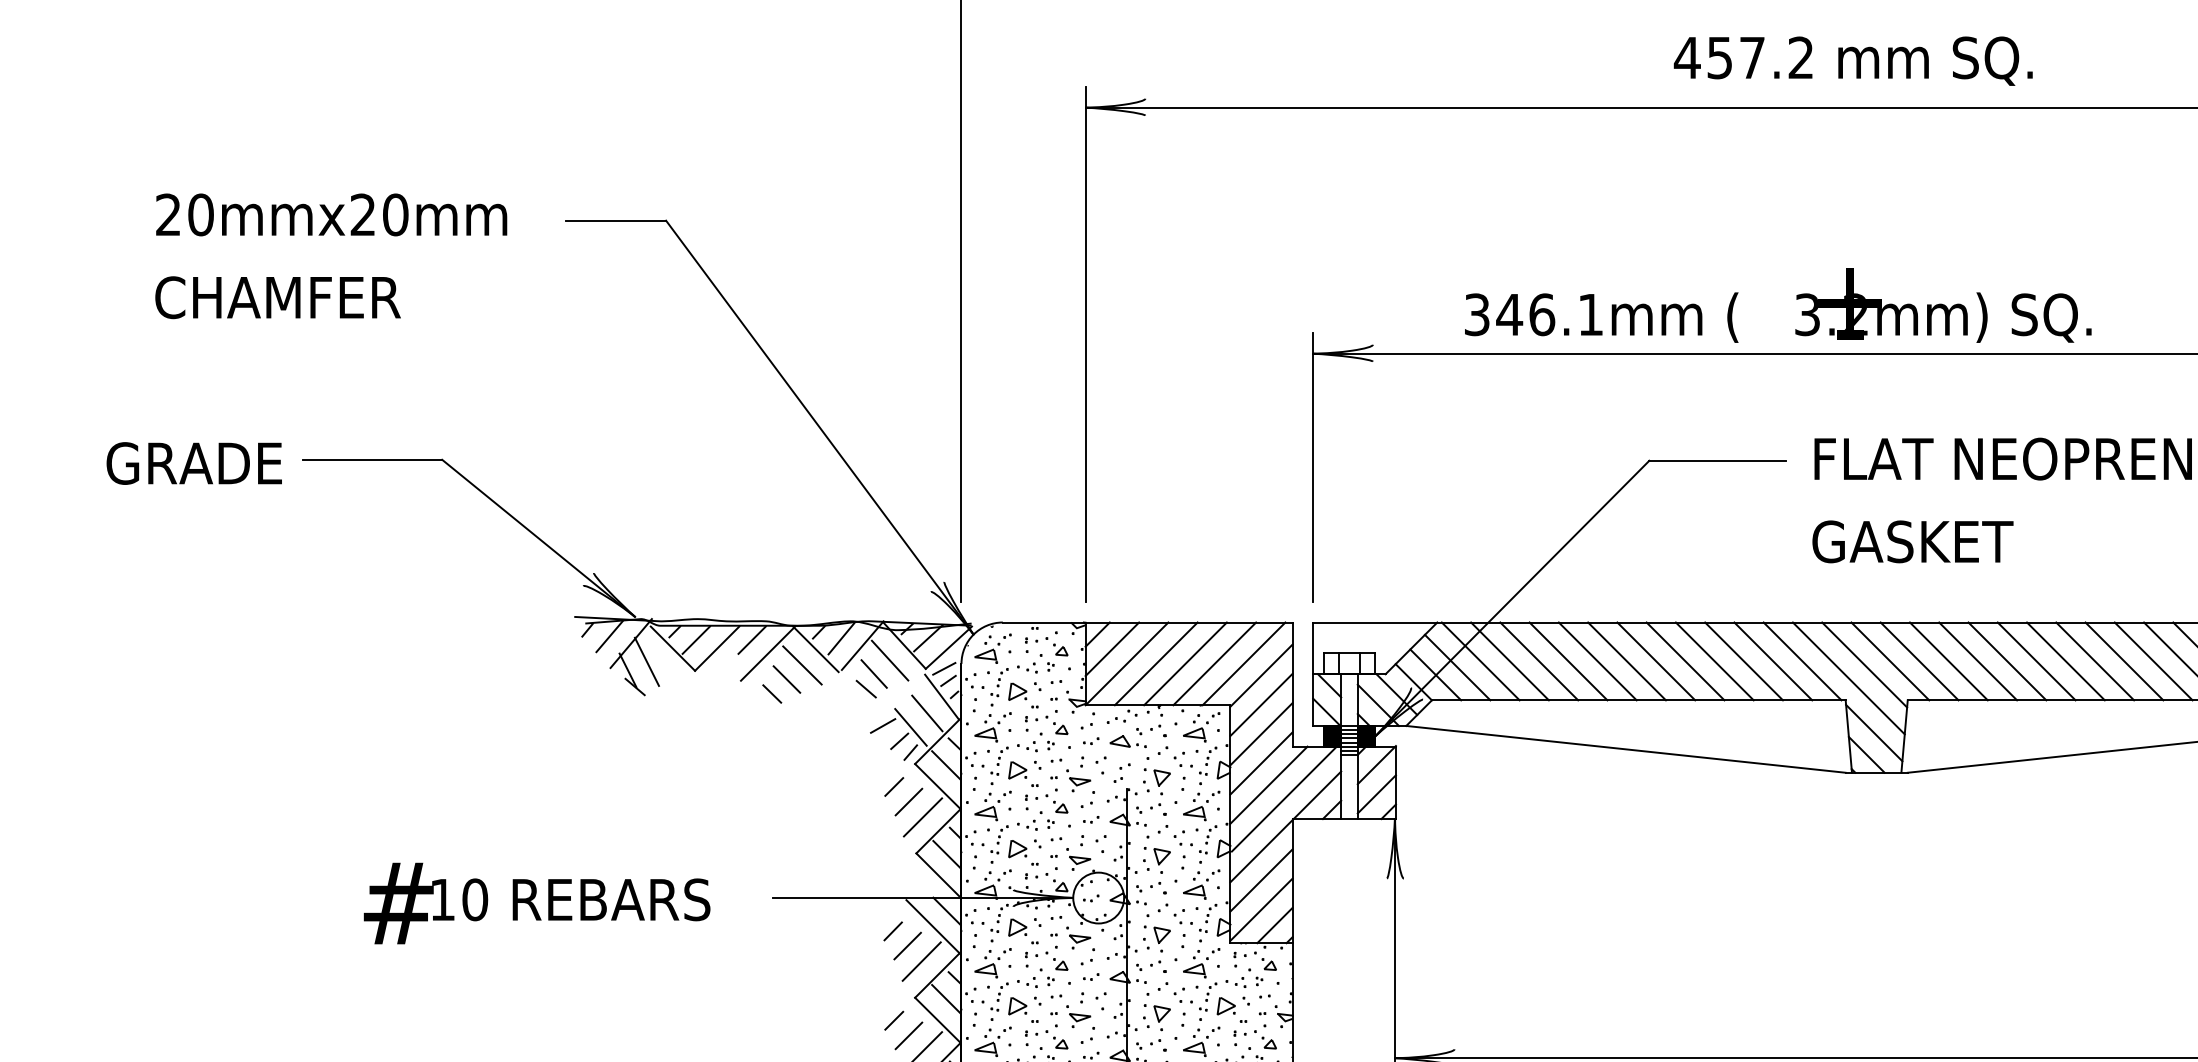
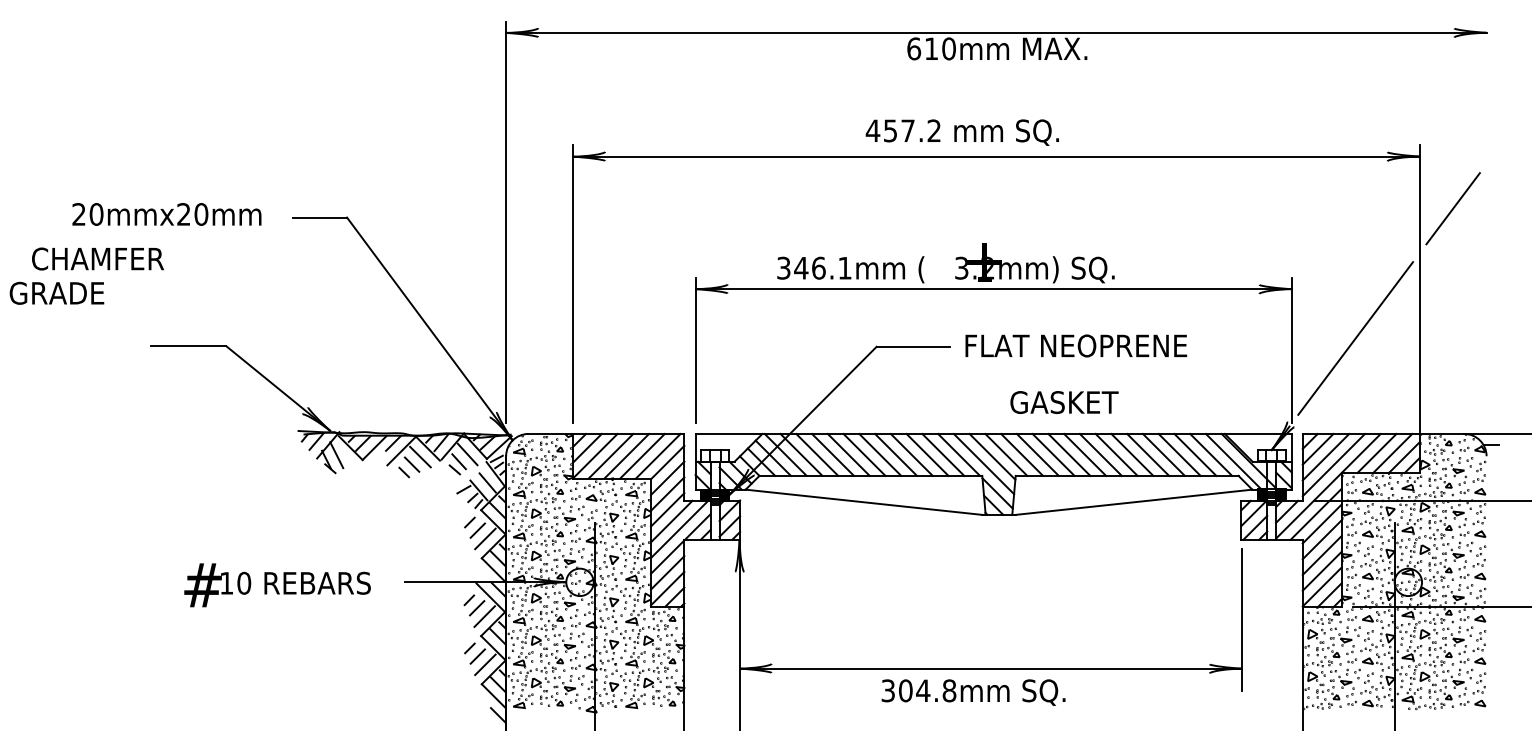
text: (1851, 60) -> (961, 132), moved
text: (276, 296) -> (97, 258), moved
text: (193, 461) -> (56, 292), moved
text: (1912, 541) -> (1064, 402), moved

